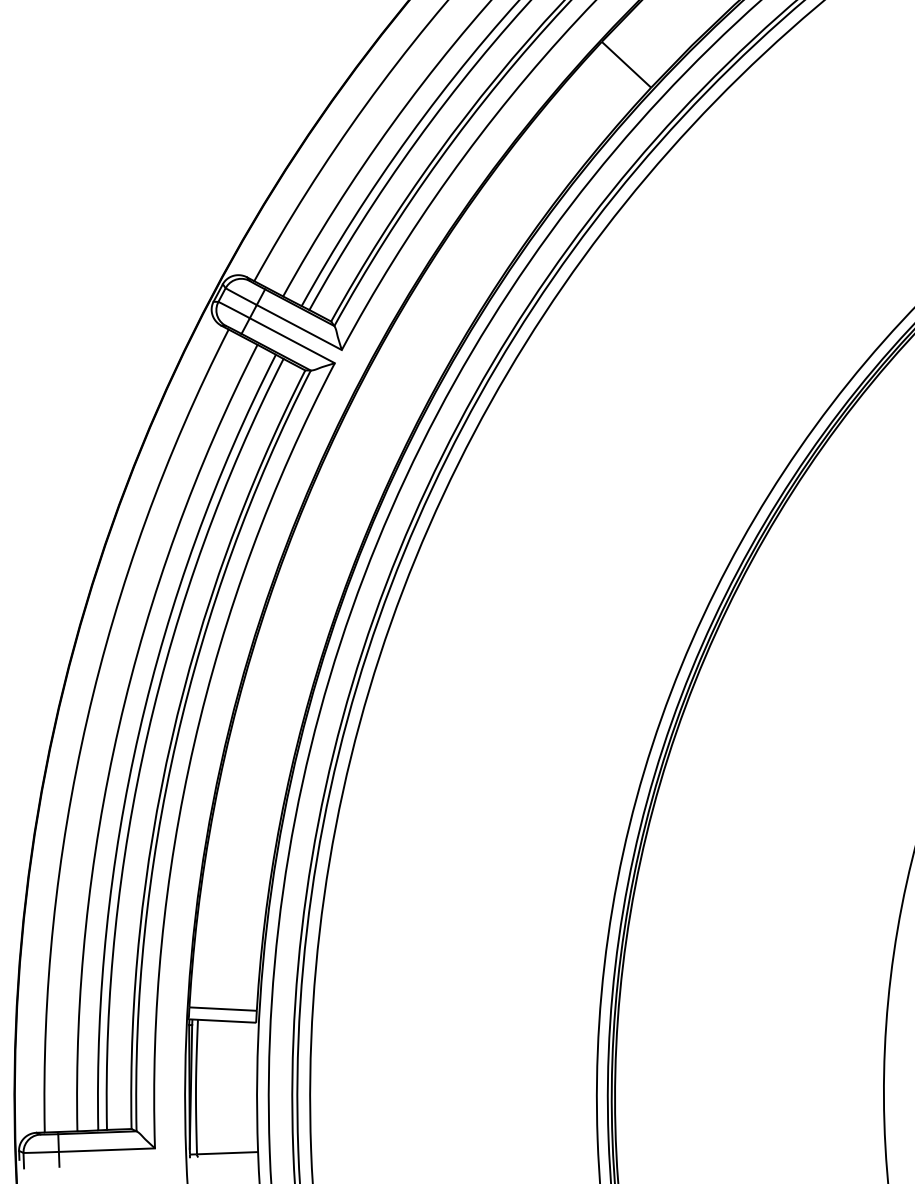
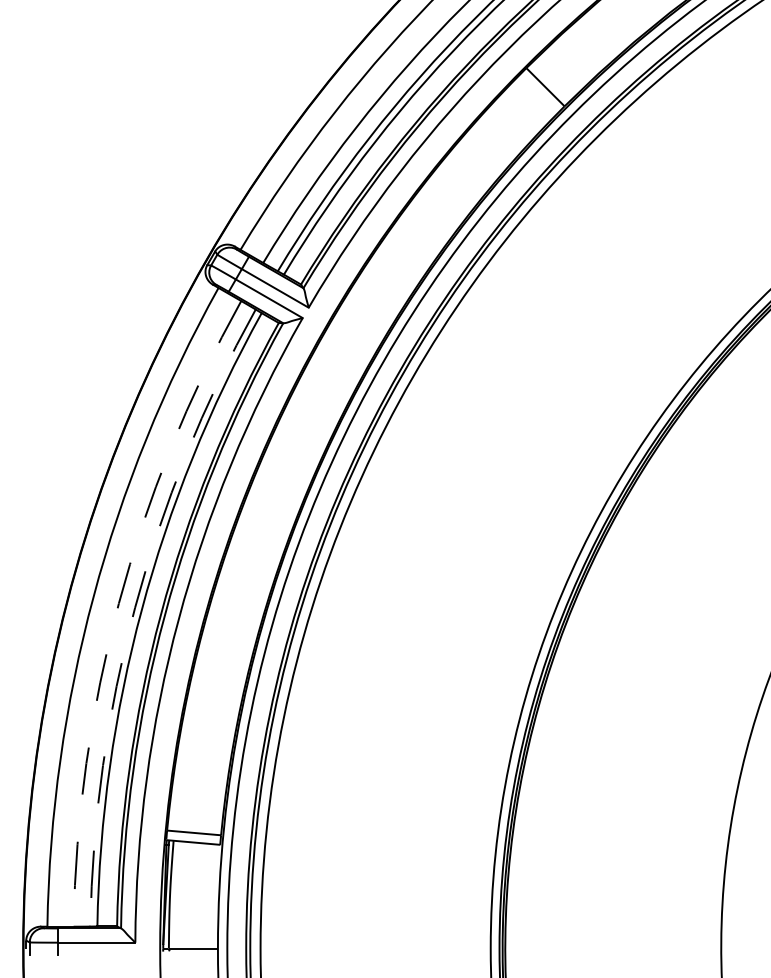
arc: (118, 726) -> (118, 603), solid -> dashed
arc: (139, 731) -> (135, 607), solid -> dashed

